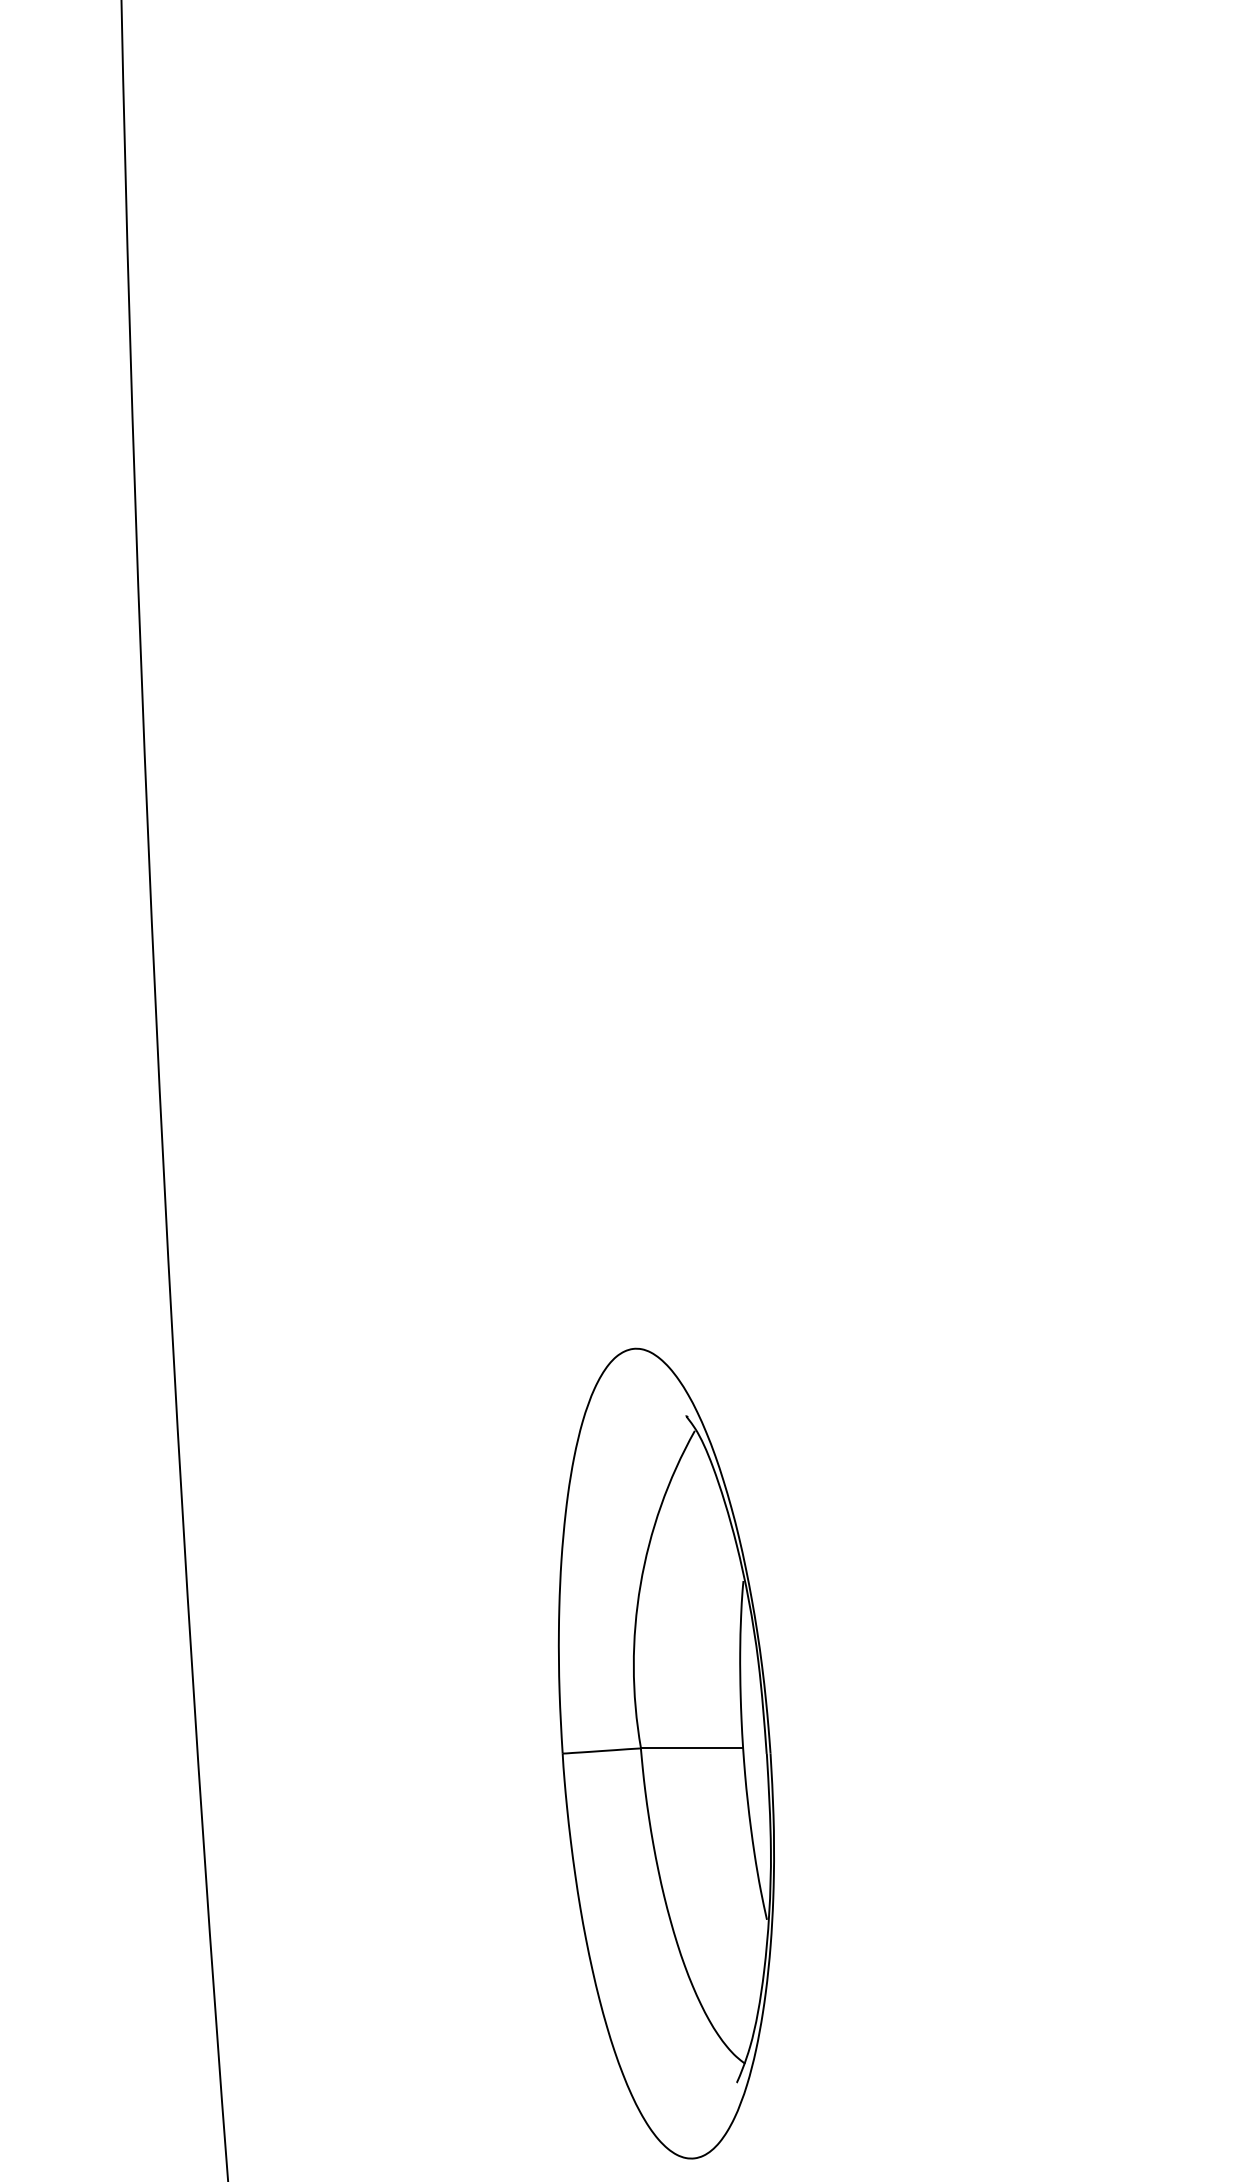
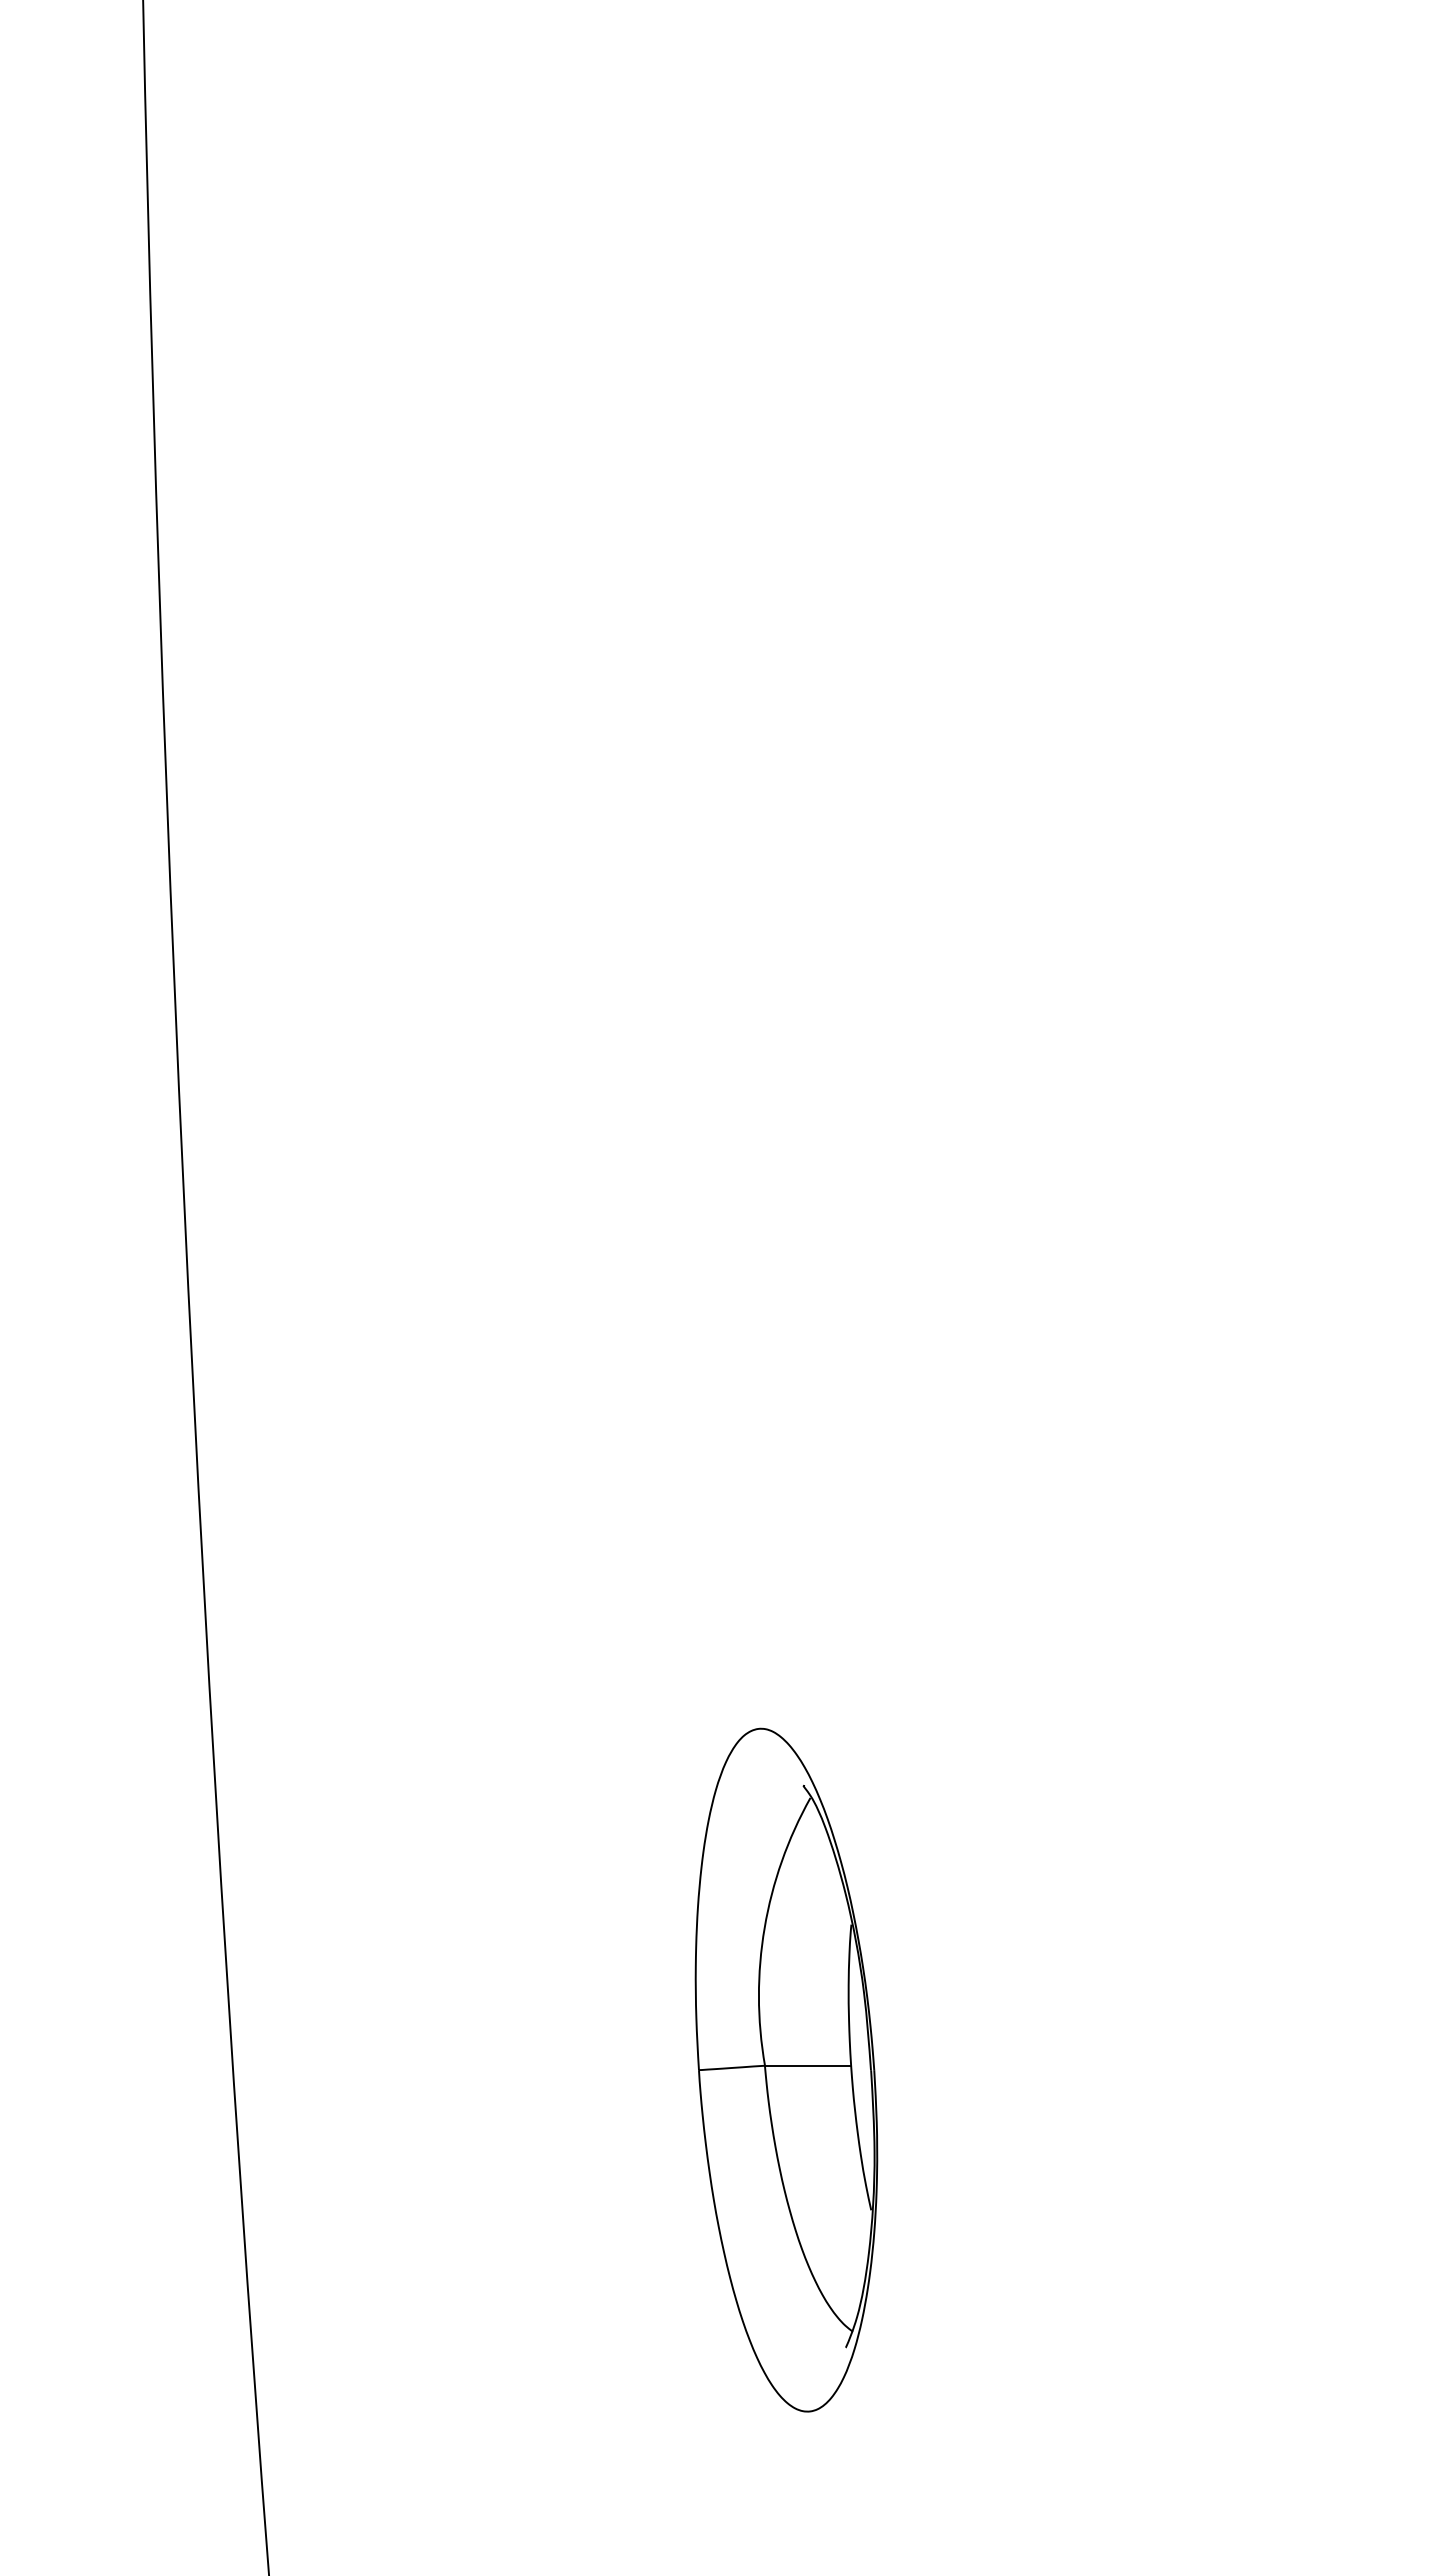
part: (666, 1753) -> (786, 2069), size x0.71

